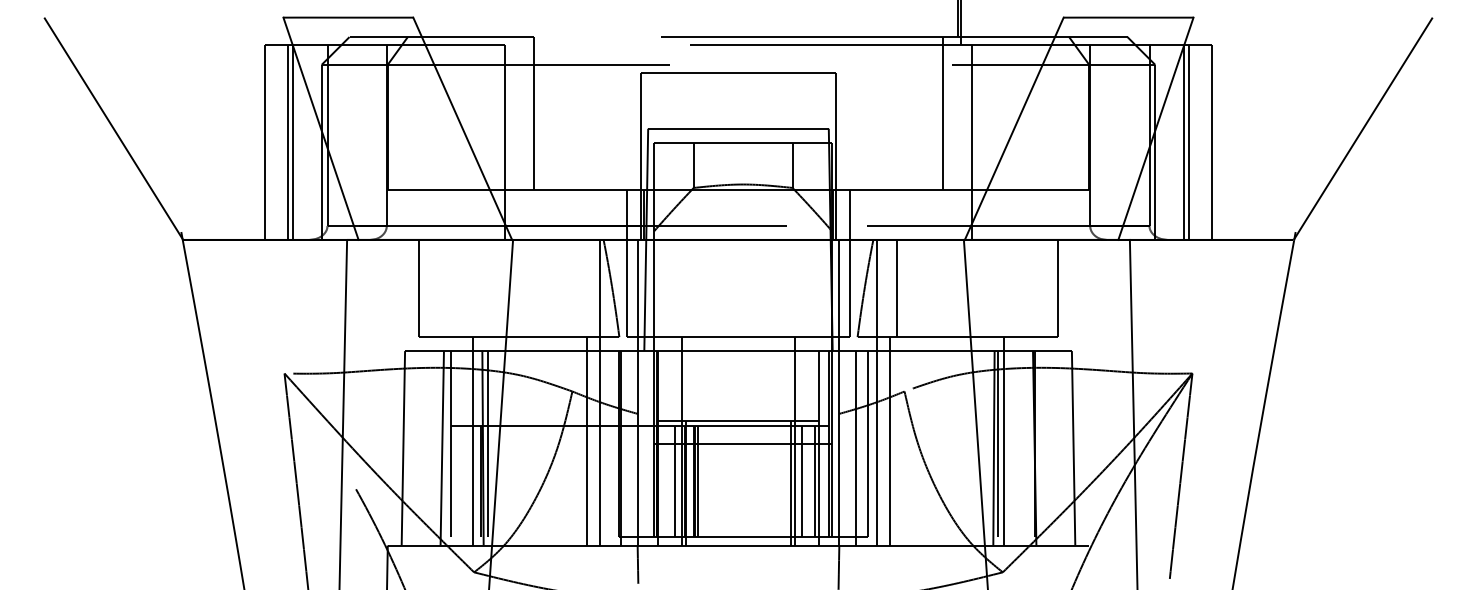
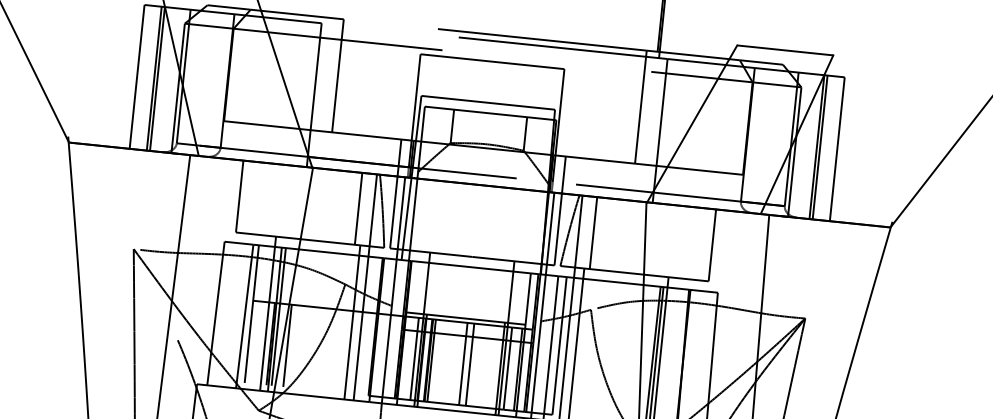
line: (579, 288) -> (358, 208), added
line: (503, 481) -> (287, 345), added
line: (741, 481) -> (463, 363), added
line: (750, 481) -> (470, 364), added

